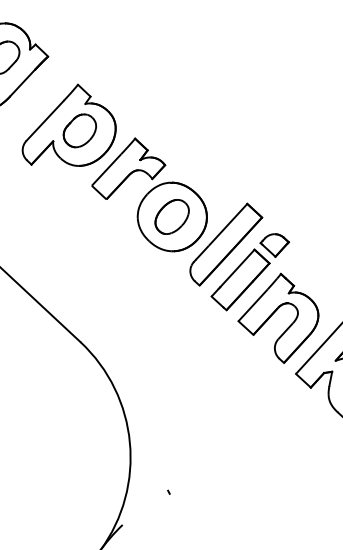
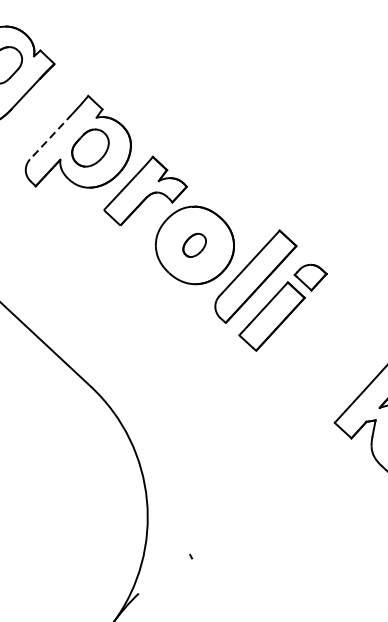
line: (44, 121) -> (50, 137), solid -> dashed
part: (171, 216) -> (194, 244), size x0.6
part: (278, 317) -> (314, 359), removed

